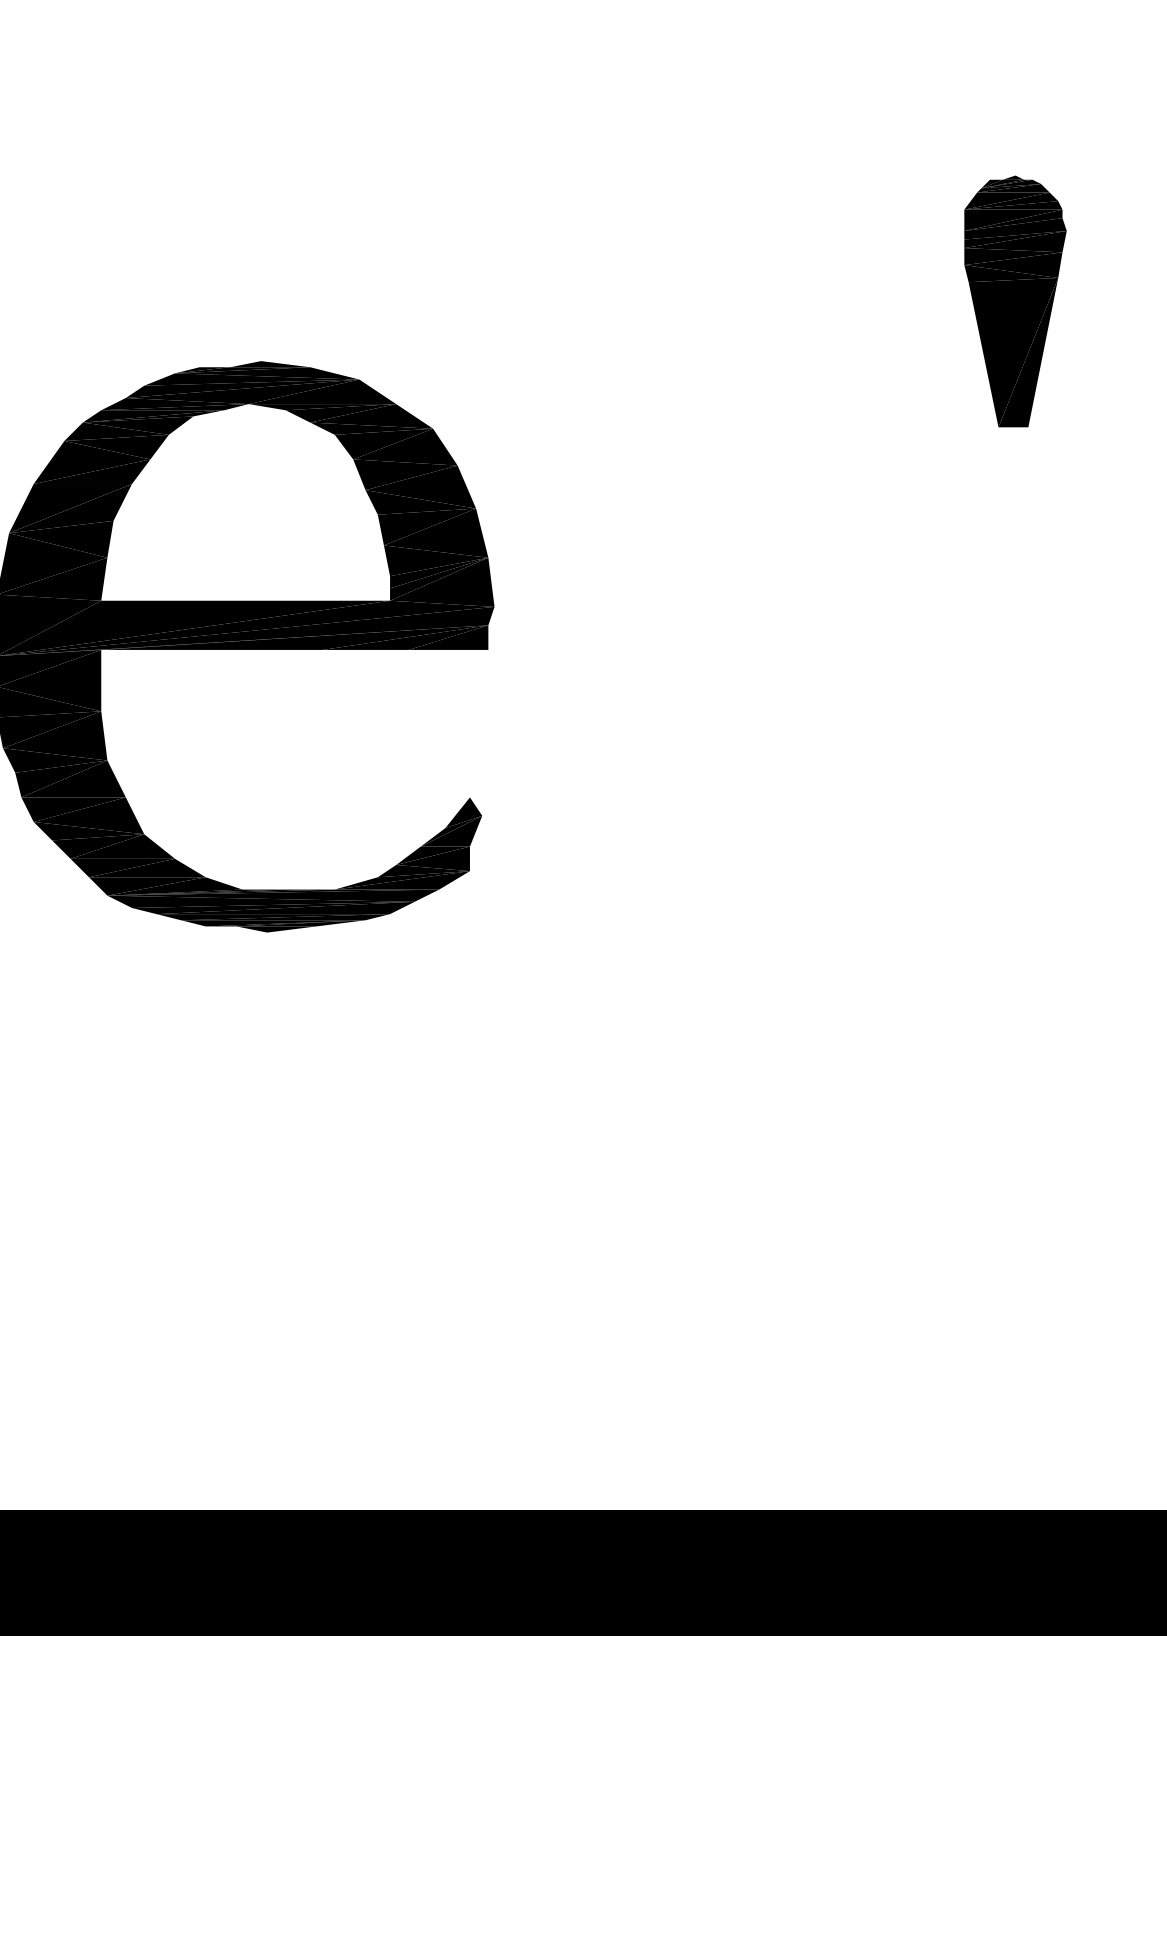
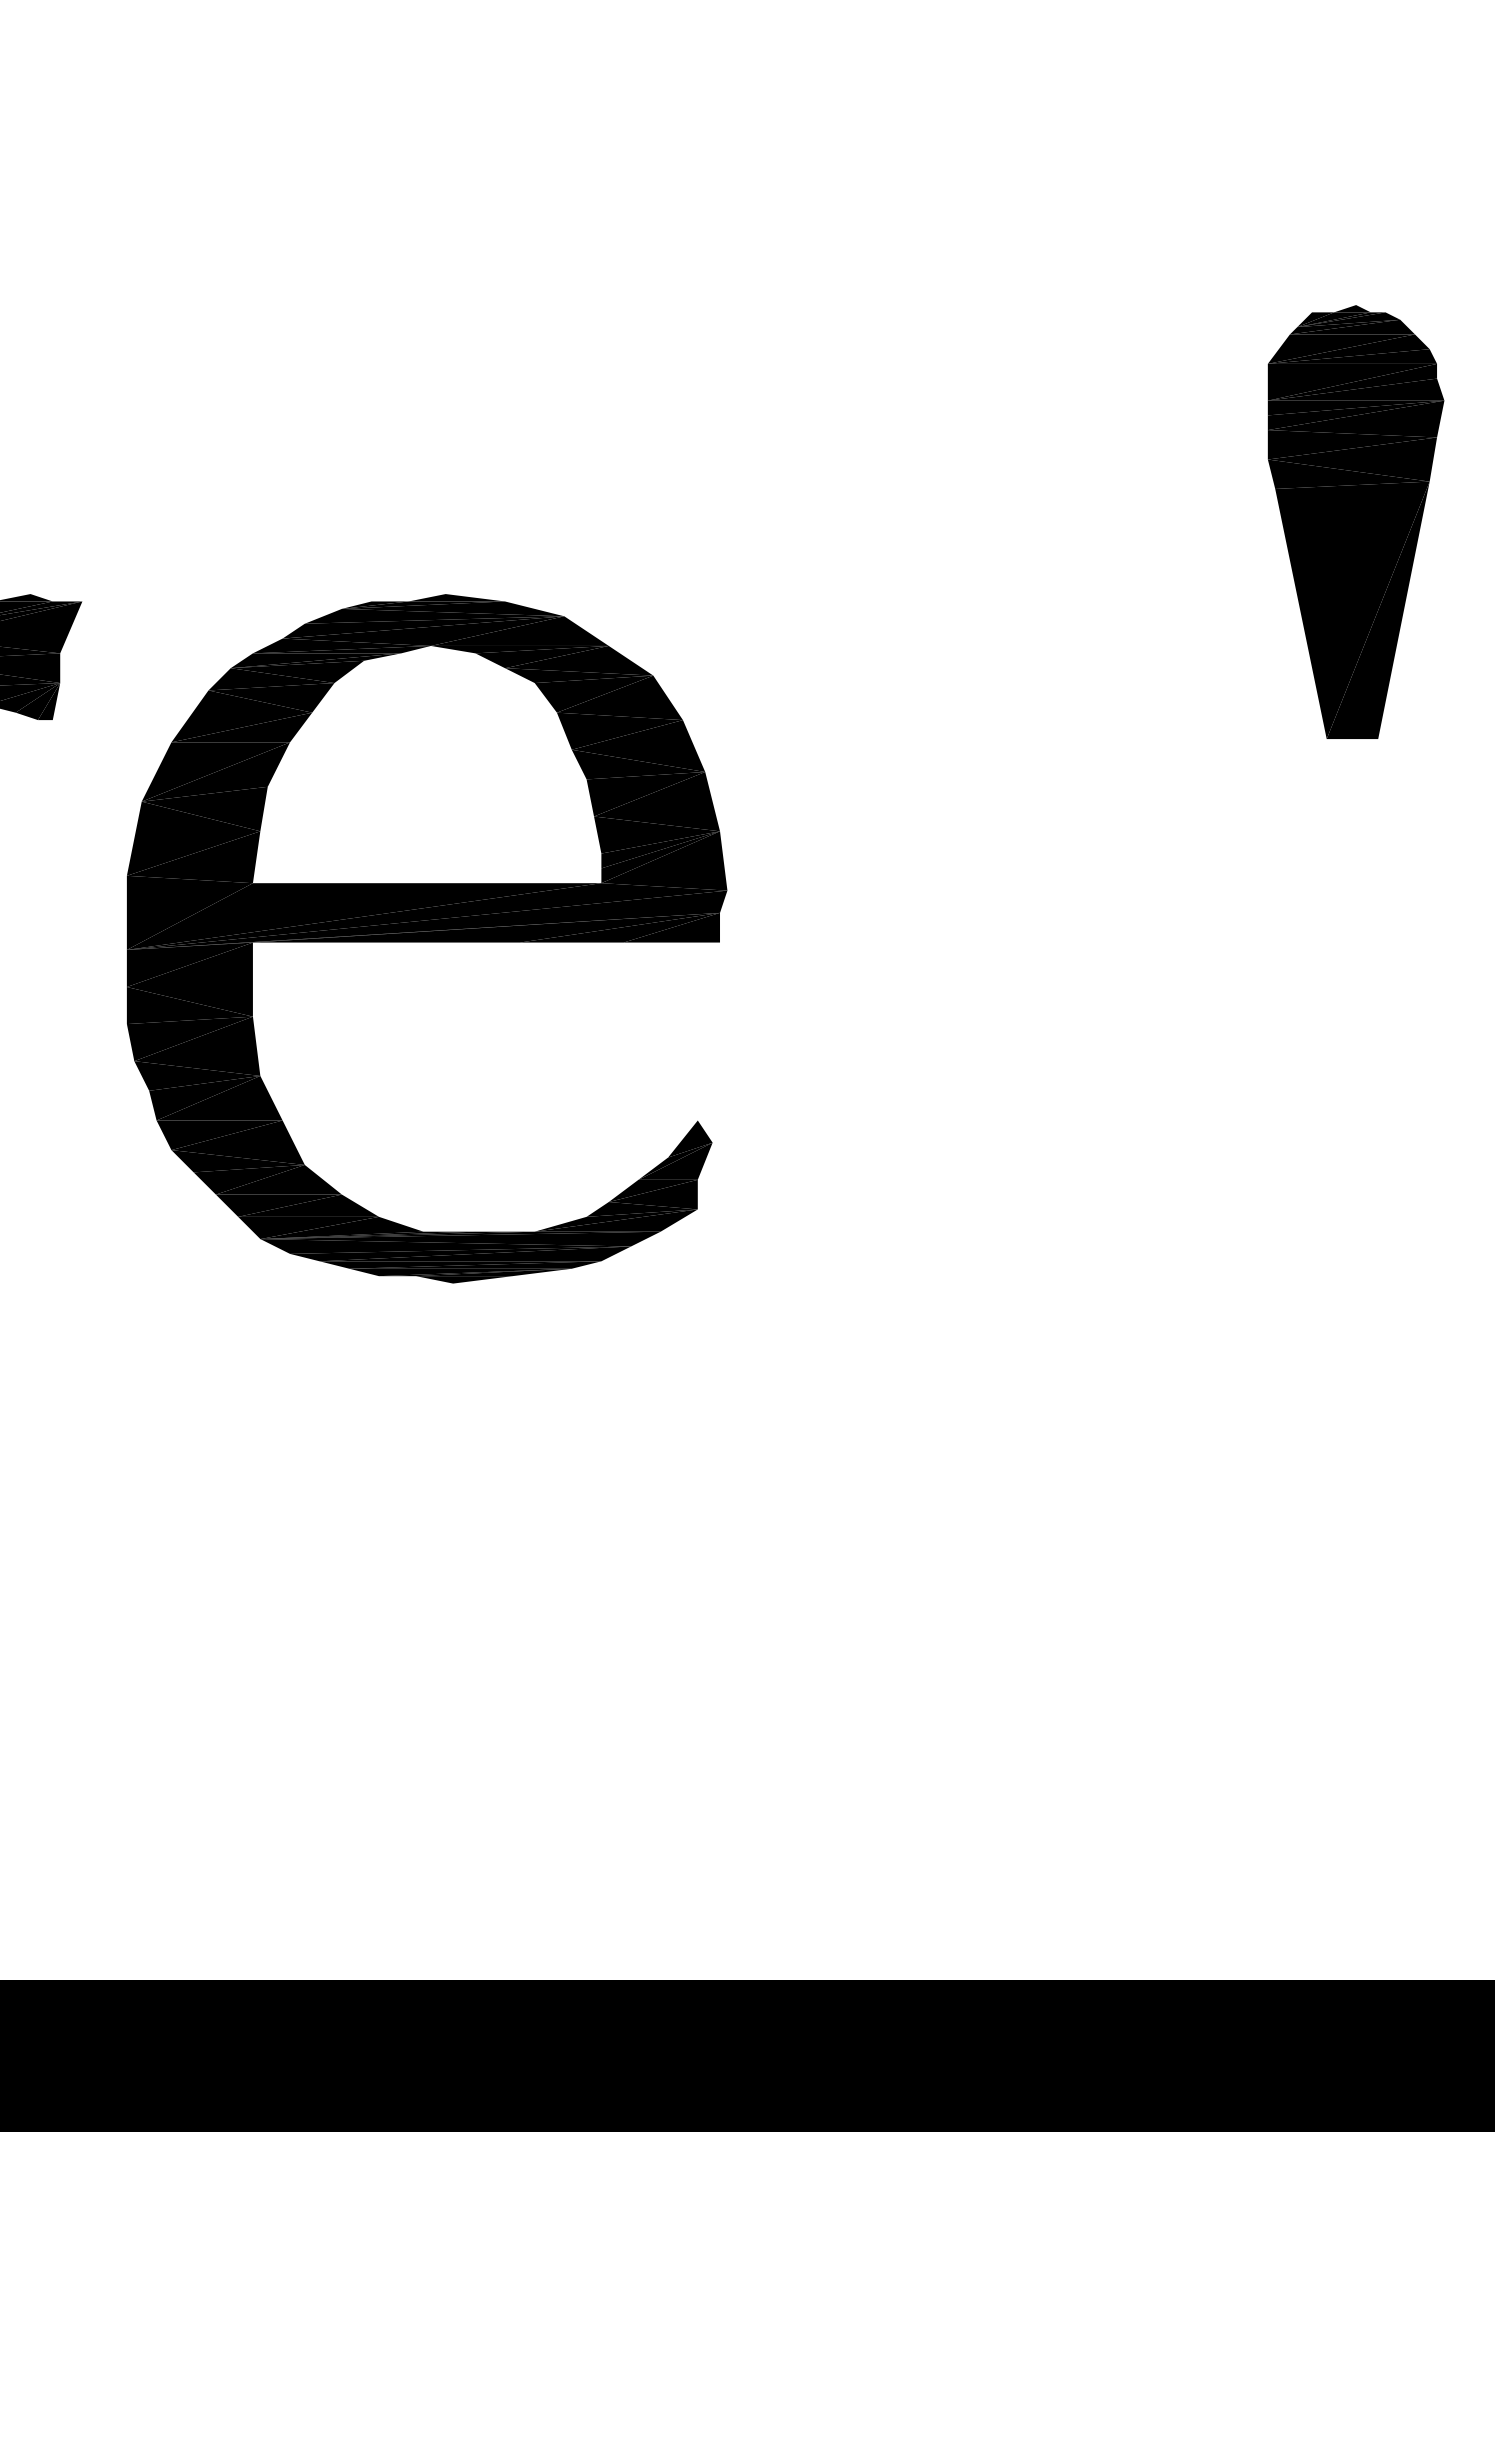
part: (1015, 300) -> (1355, 521), size x1.43

